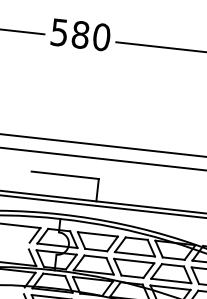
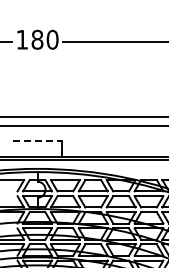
text: (58, 32) -> (21, 39), 580 -> 180
line: (66, 175) -> (38, 140), solid -> dashed

